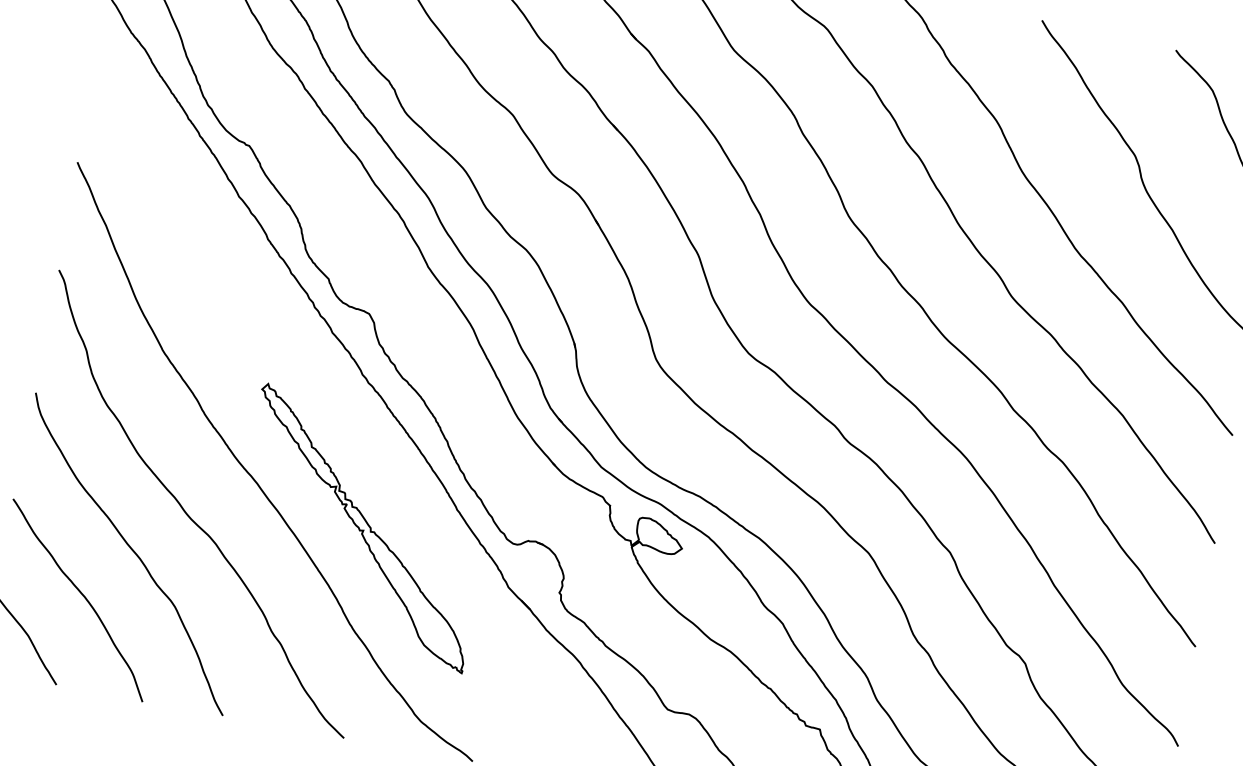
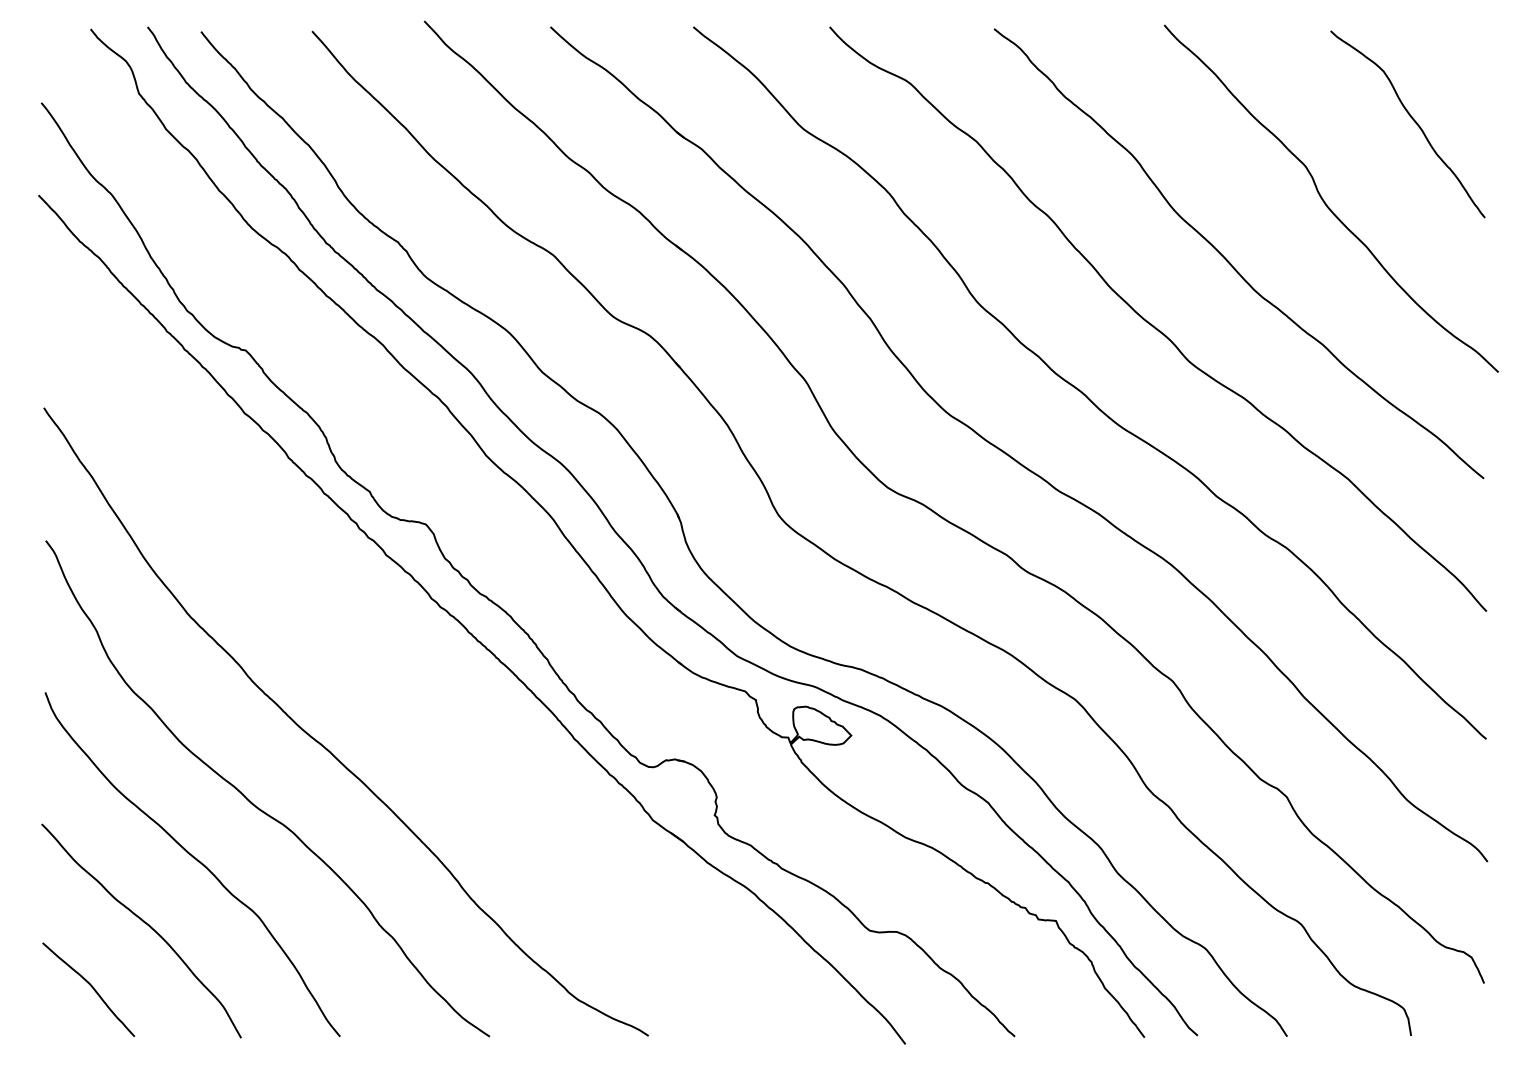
part: (362, 527) -> (465, 781), removed

